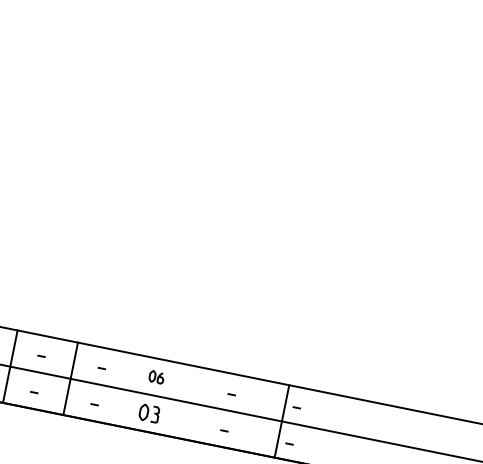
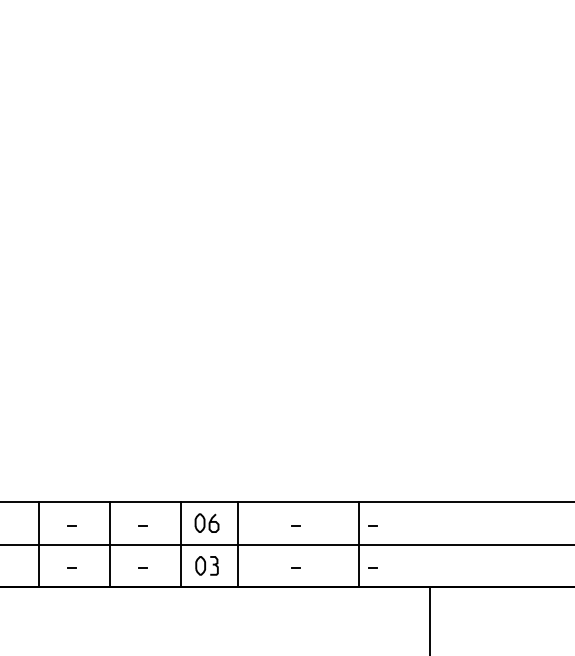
part: (156, 376) -> (206, 522), size x1.43
line: (131, 391) -> (181, 544), added
line: (179, 400) -> (238, 544), added

